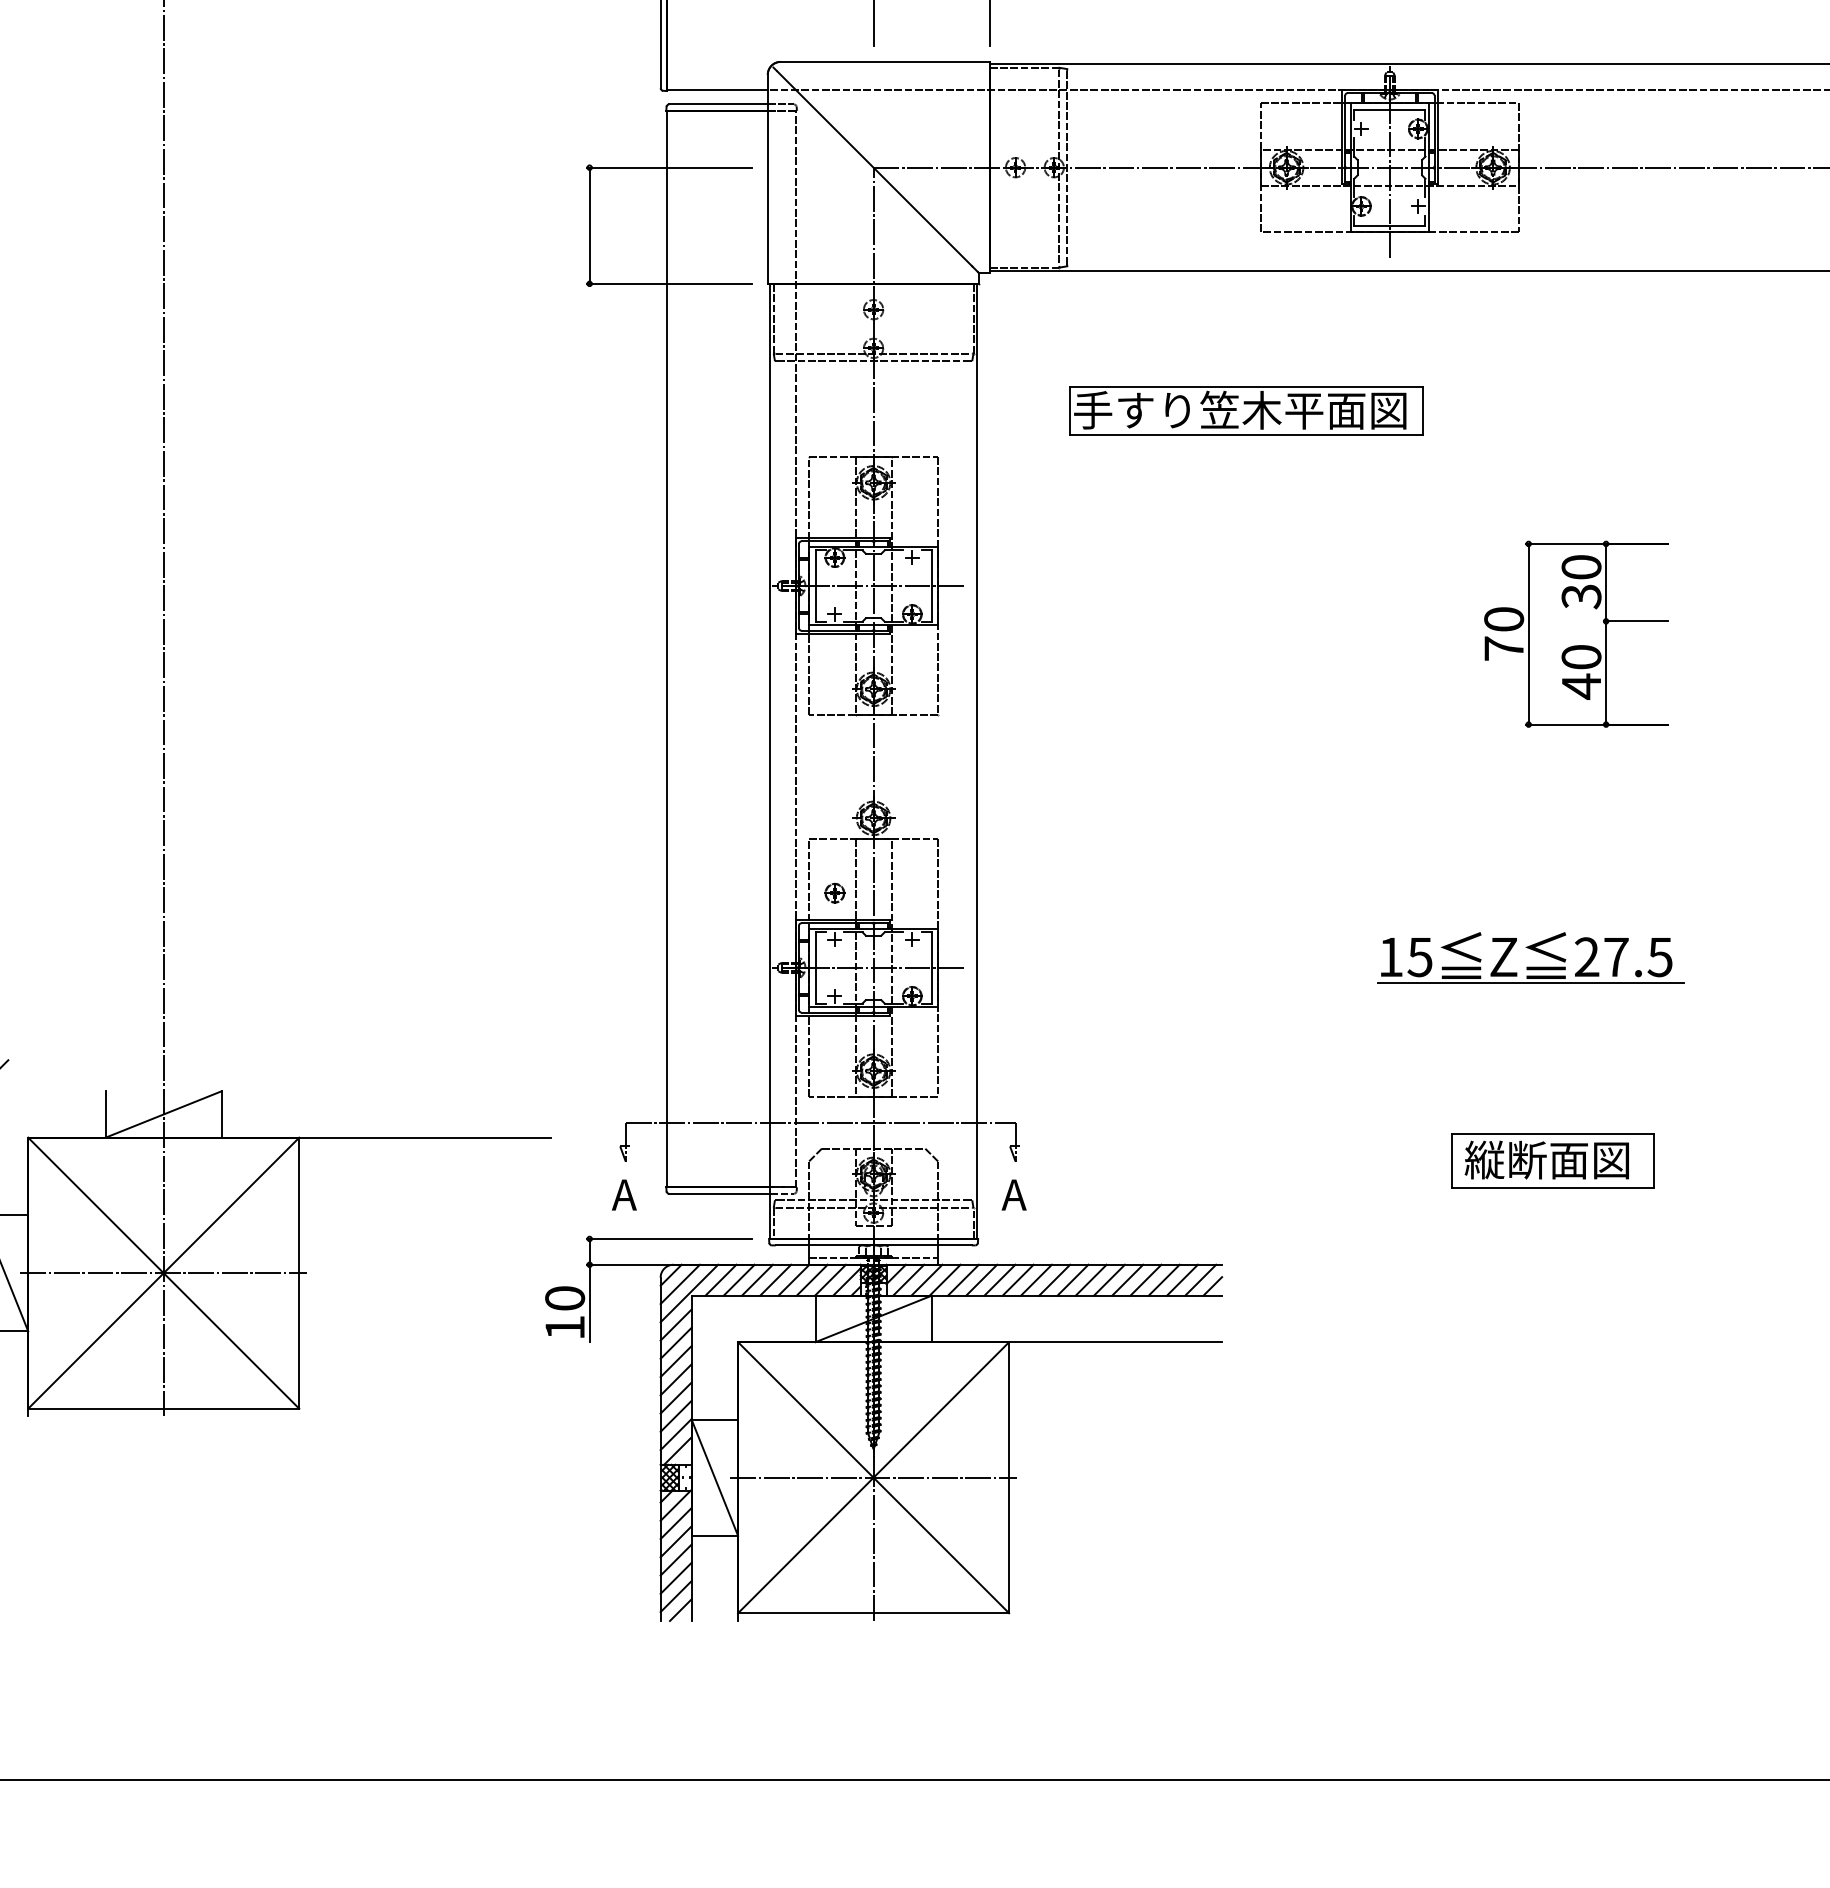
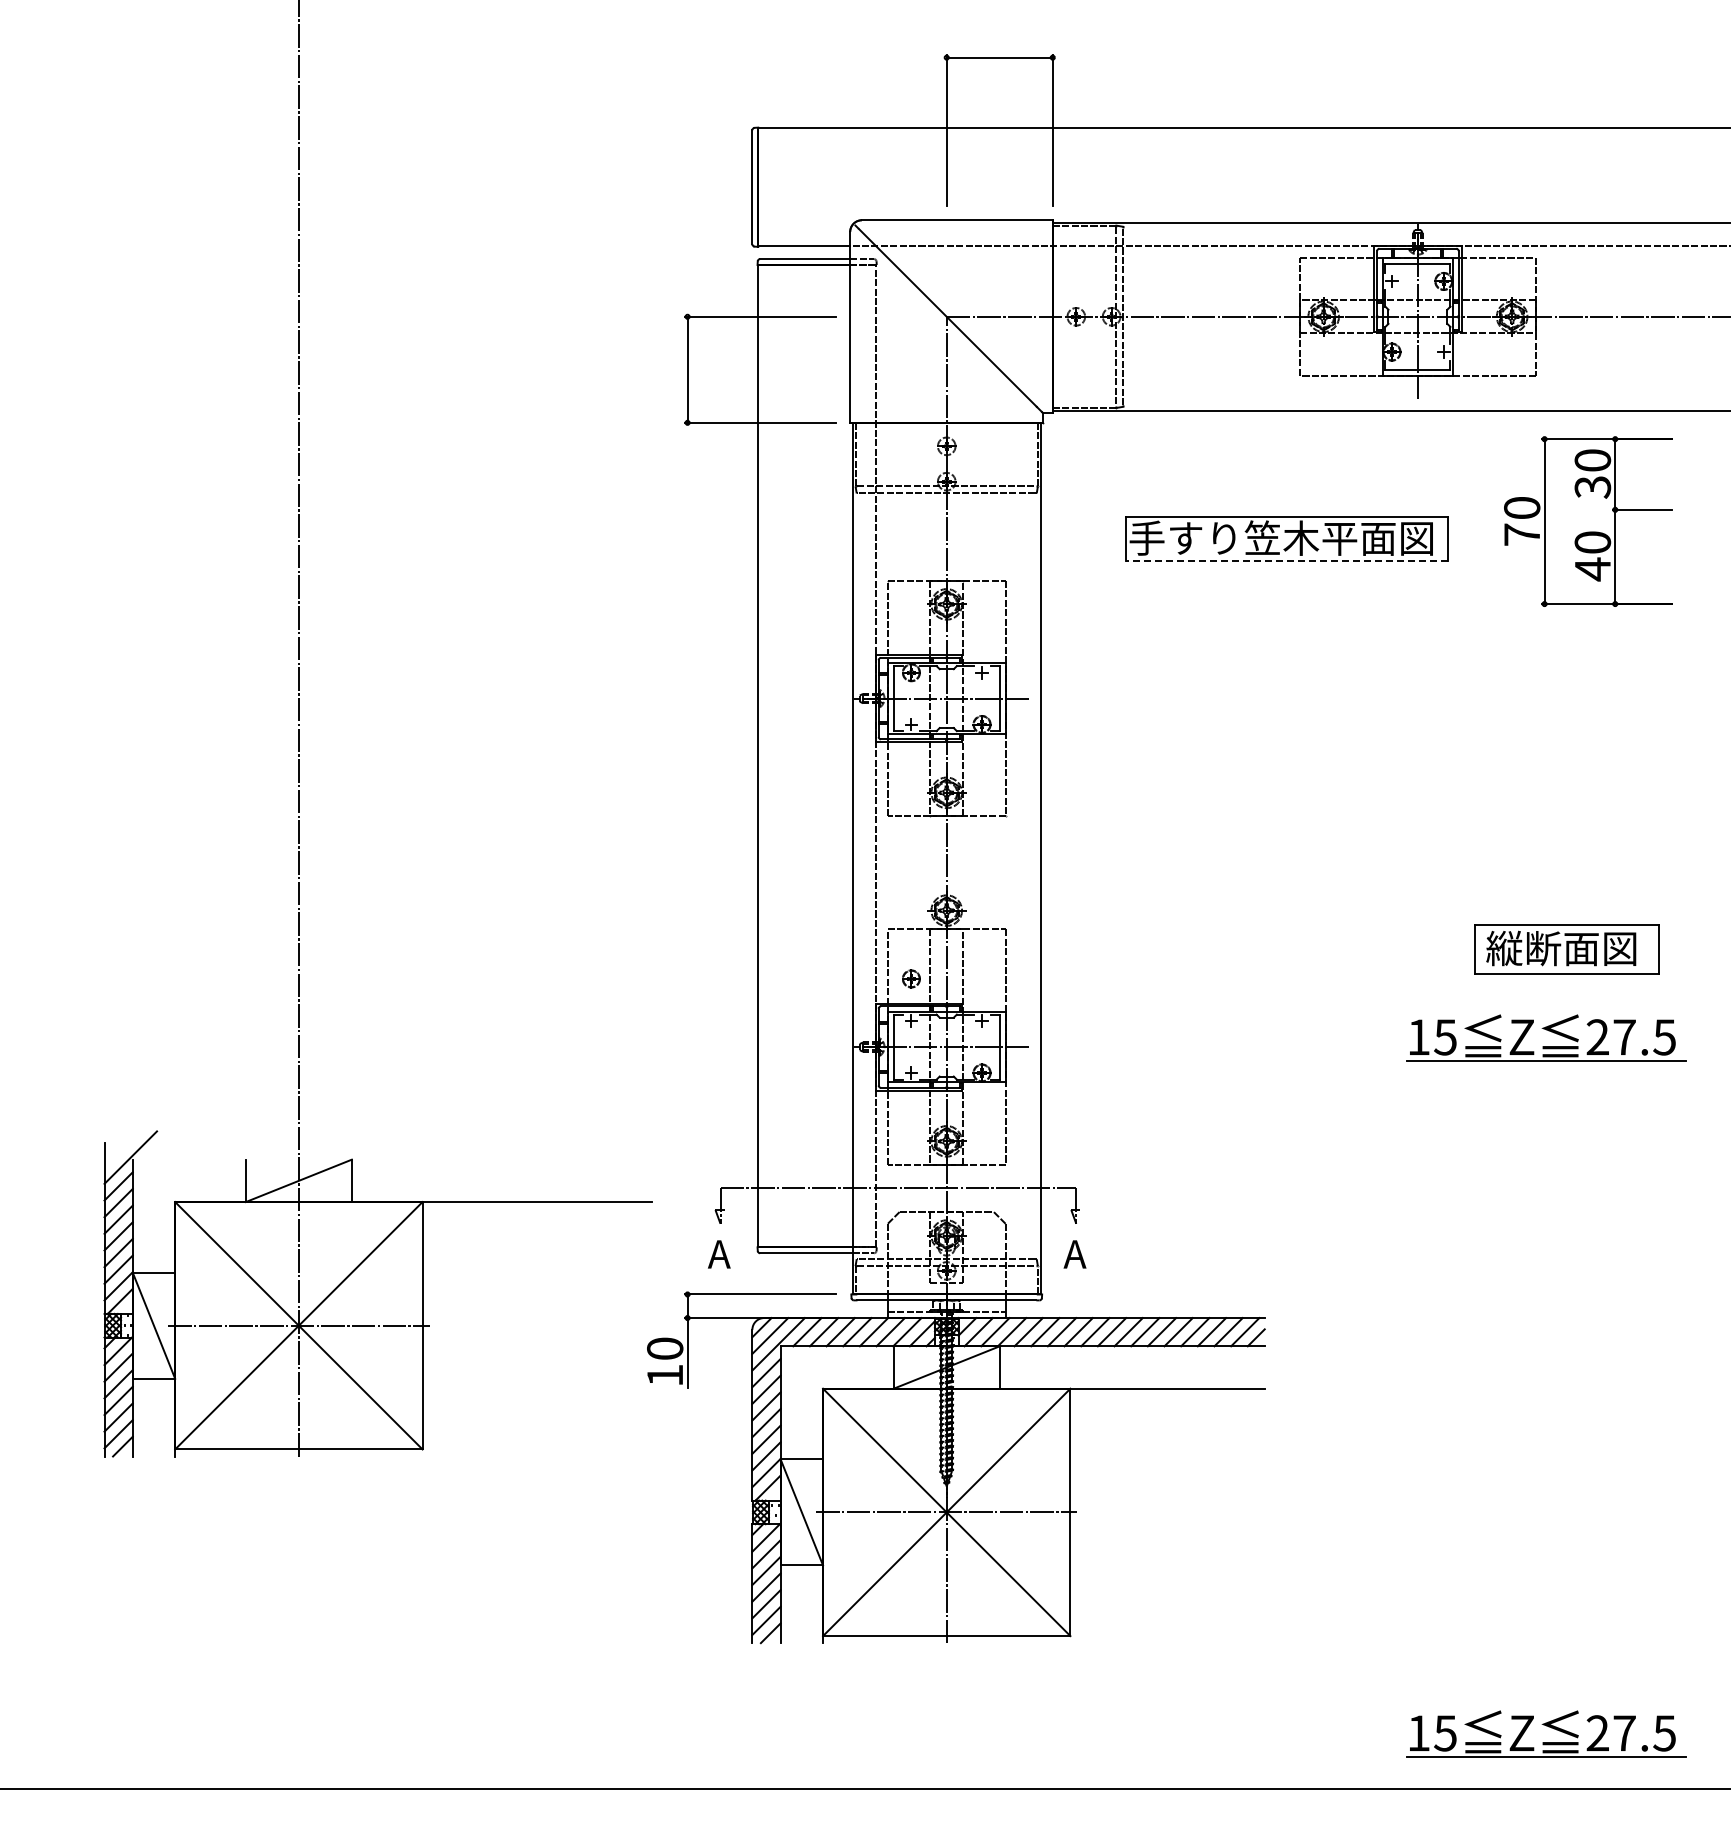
line: (1245, 434) -> (1286, 560), solid -> dashed
part: (1576, 634) -> (1588, 521), moved
part: (1552, 1161) -> (1566, 949), moved
part: (1532, 1713) -> (1548, 1727), added

